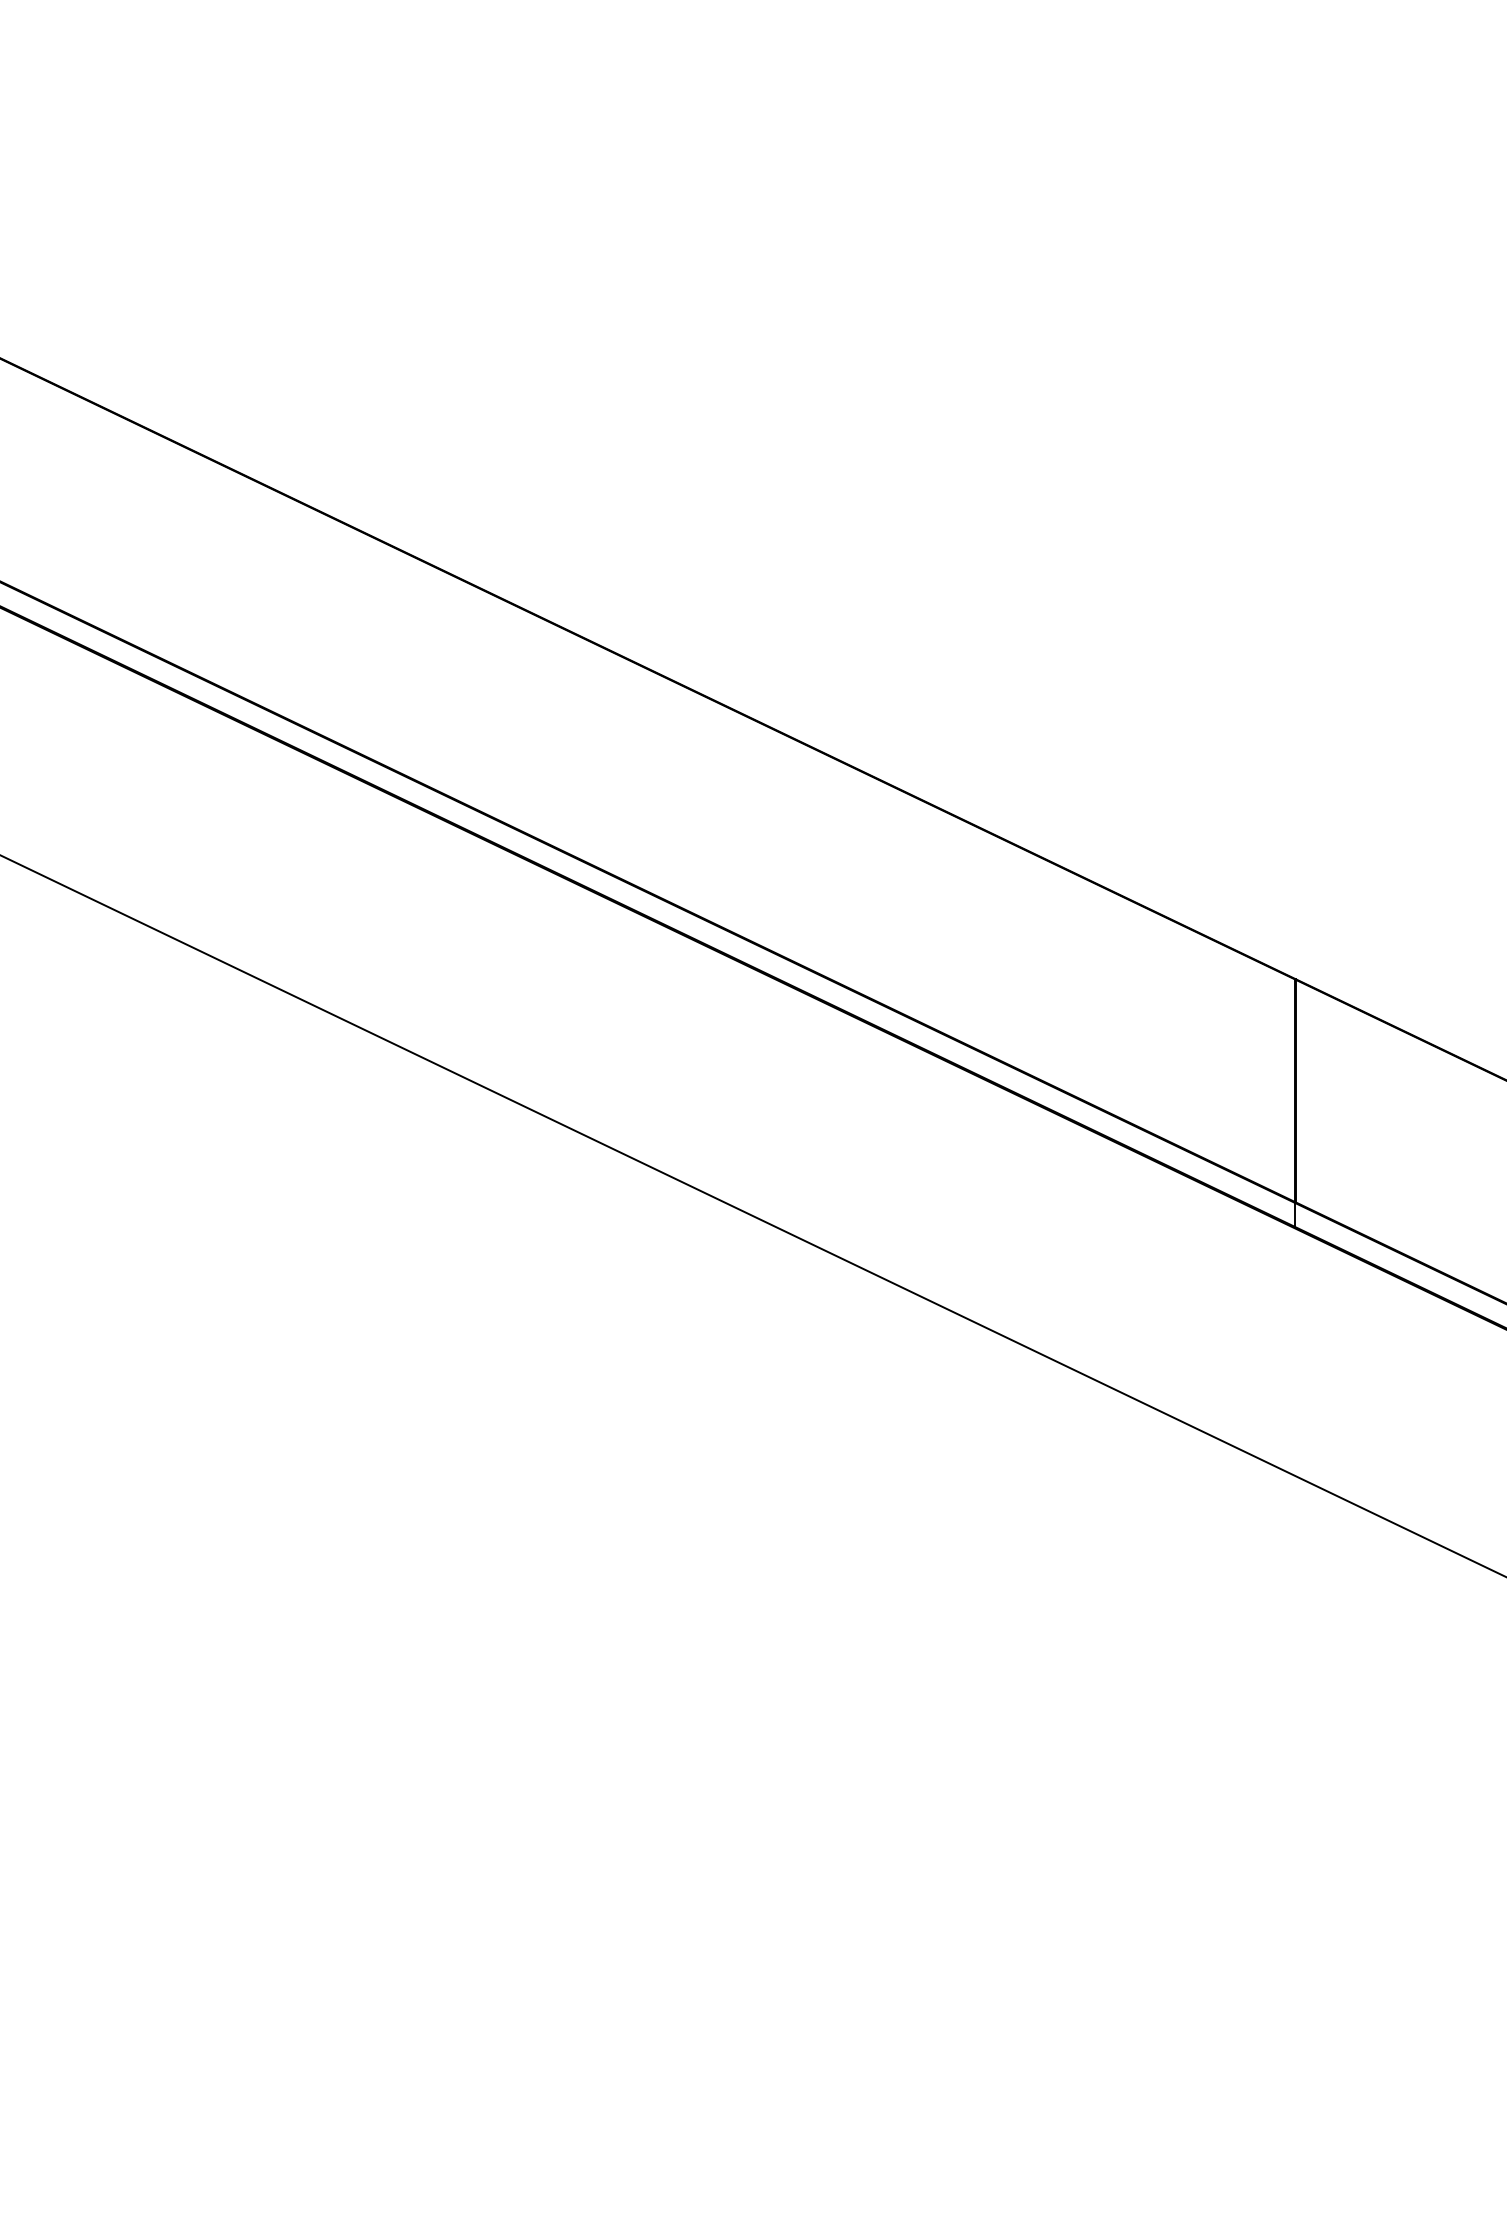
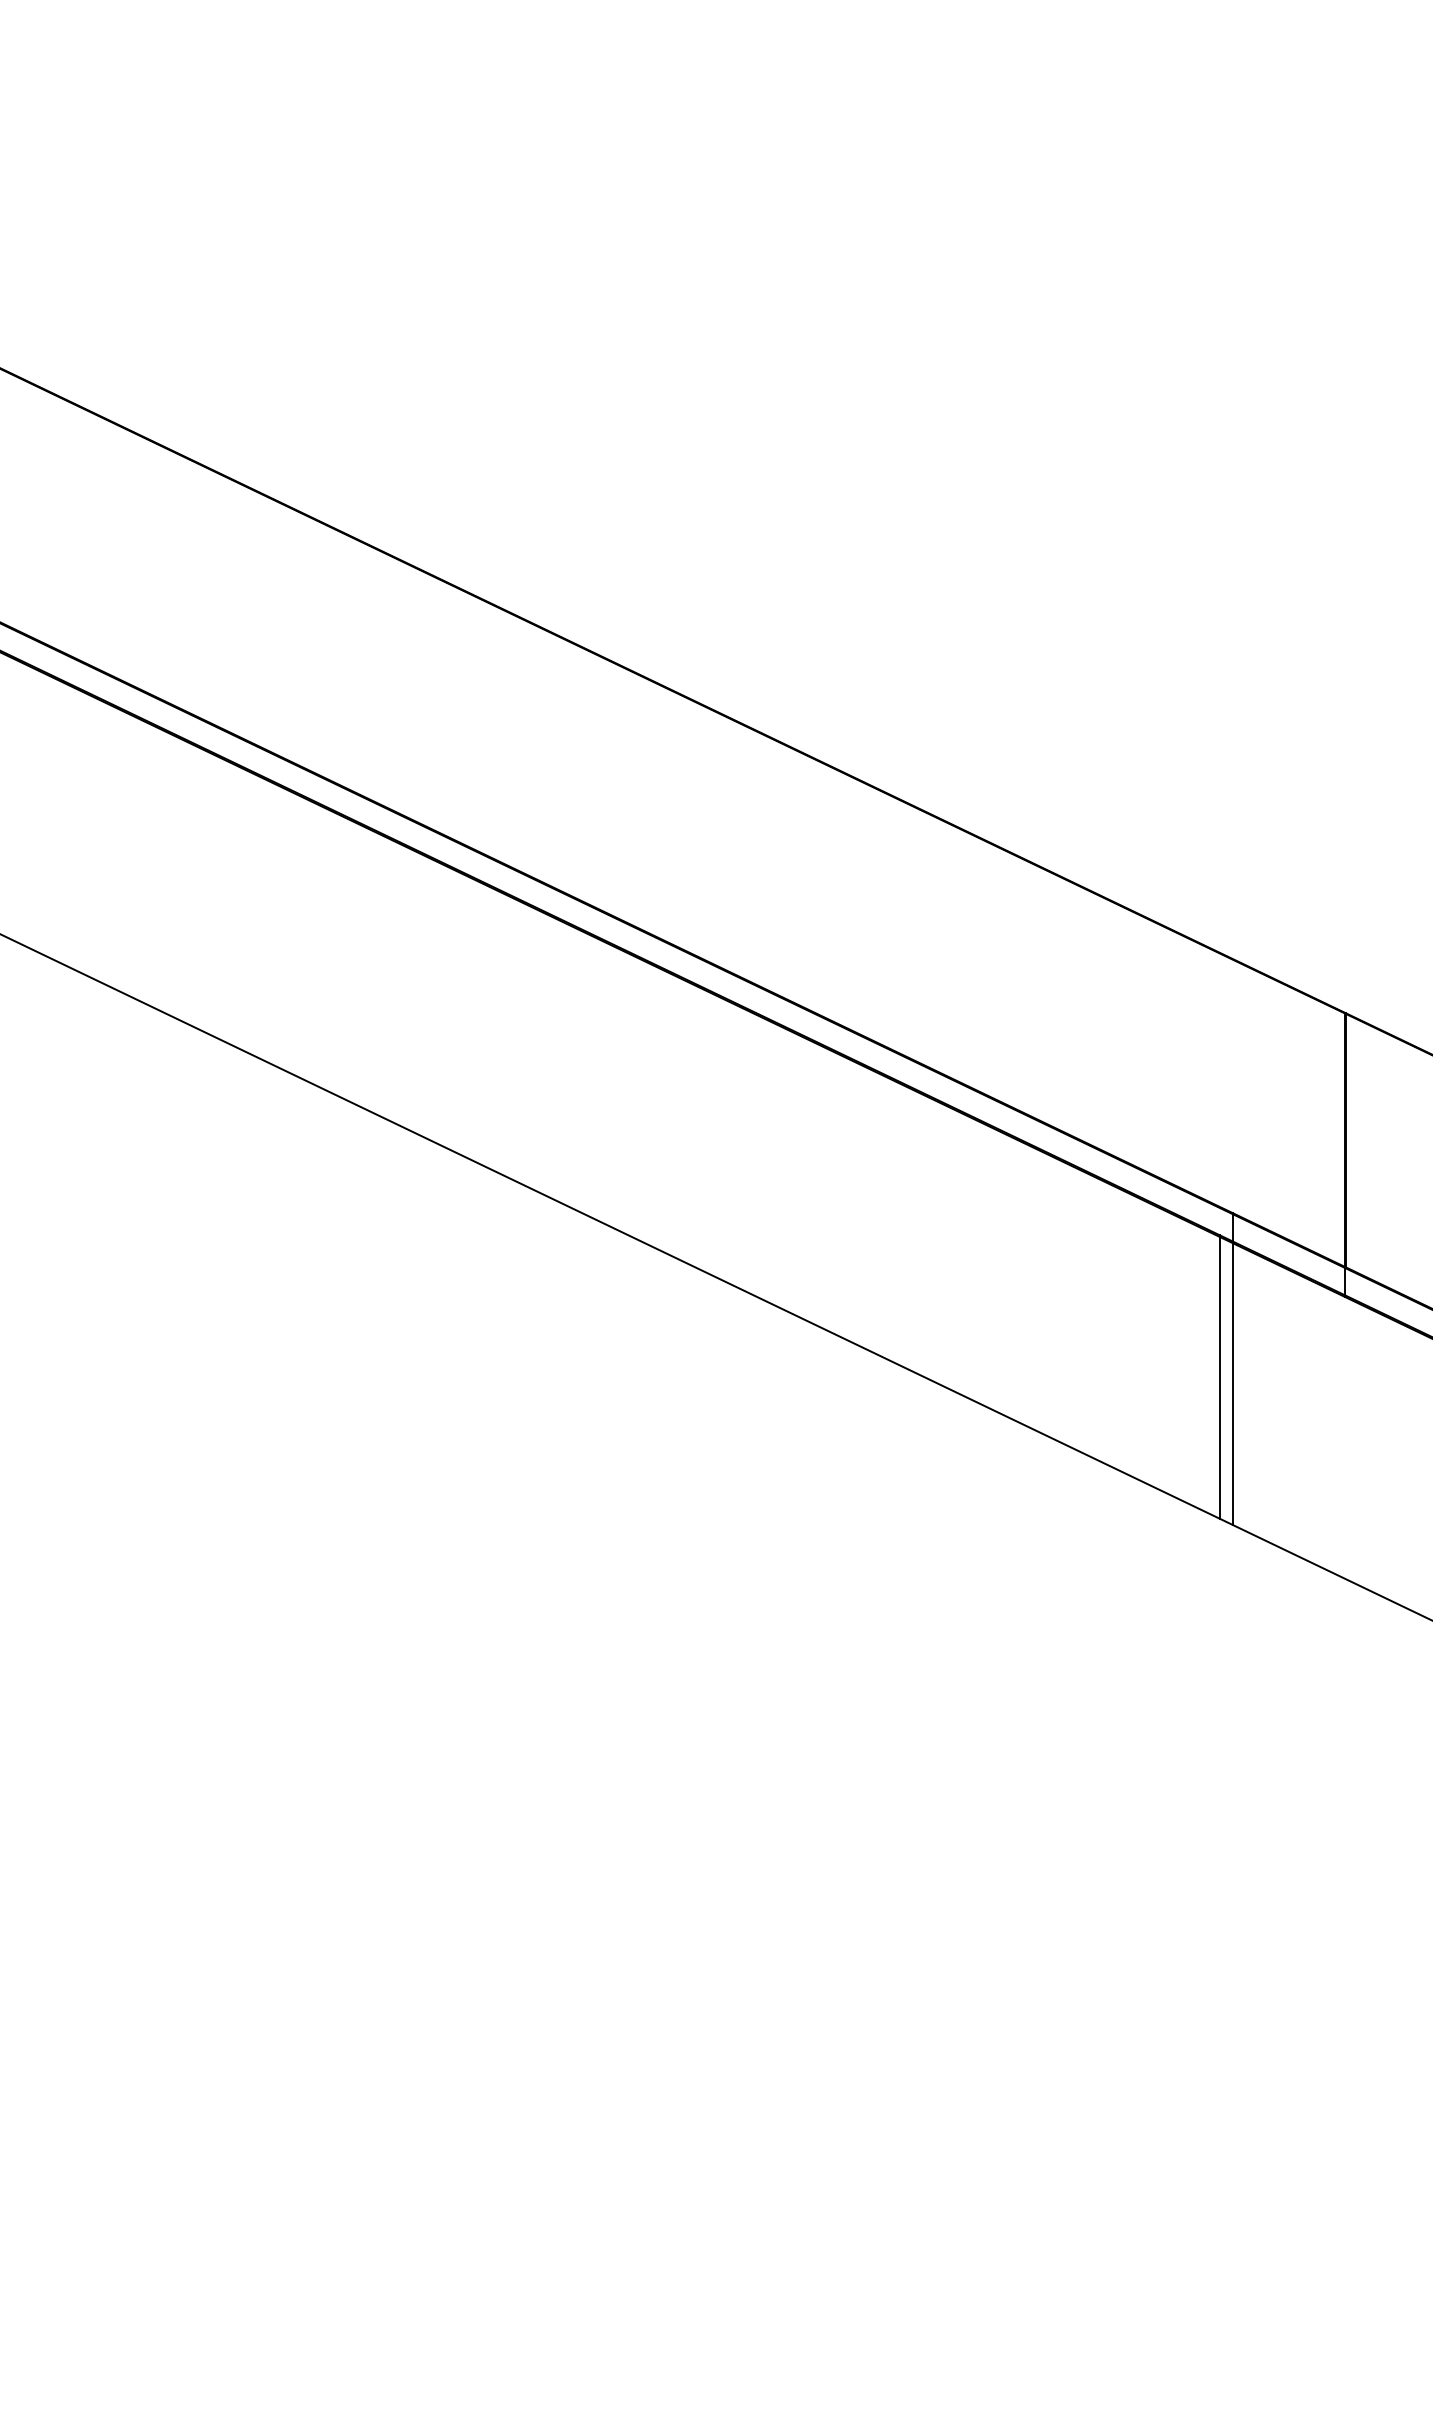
line: (1196, 1291) -> (1232, 1368), added
line: (1185, 1298) -> (1220, 1376), added

